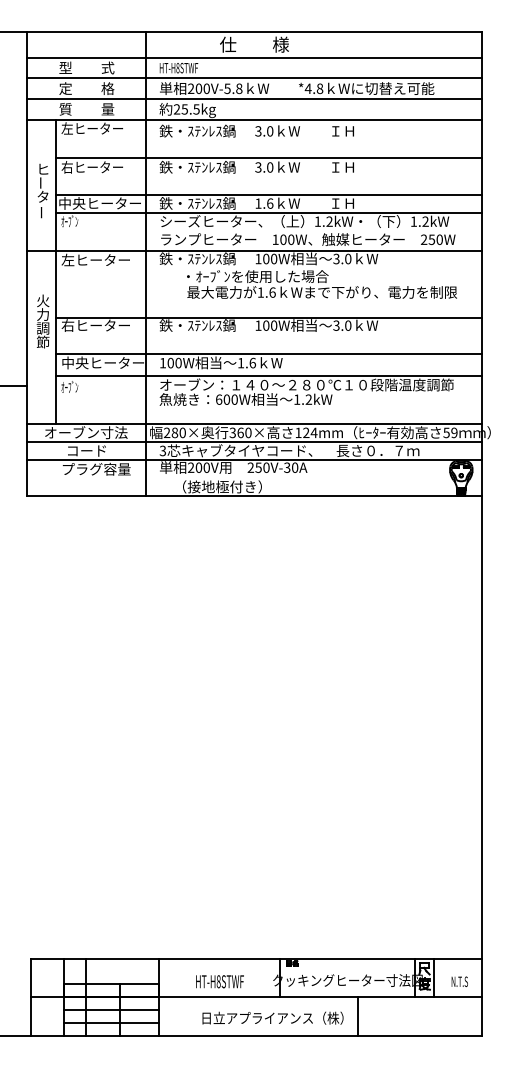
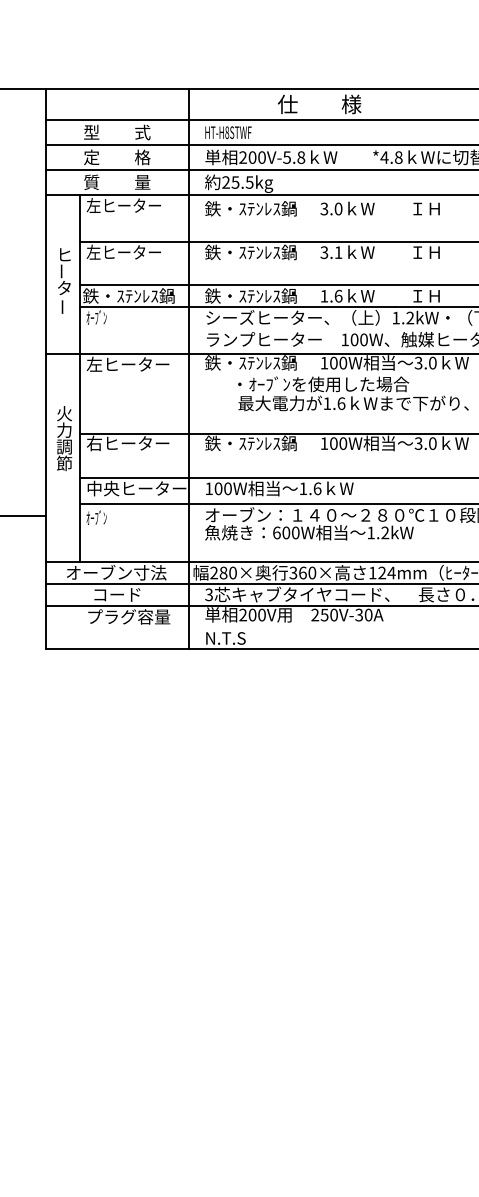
text: (66, 167) -> (92, 252), 右ヒーター -> 左ヒーター
text: (270, 167) -> (338, 252), 3.0 -> 3.1
text: (99, 203) -> (132, 296), 中央ヒーター -> 鉄・ｽﾃﾝﾚｽ鍋
text: (210, 486) -> (266, 637), （接地極付き） -> N.T.S

